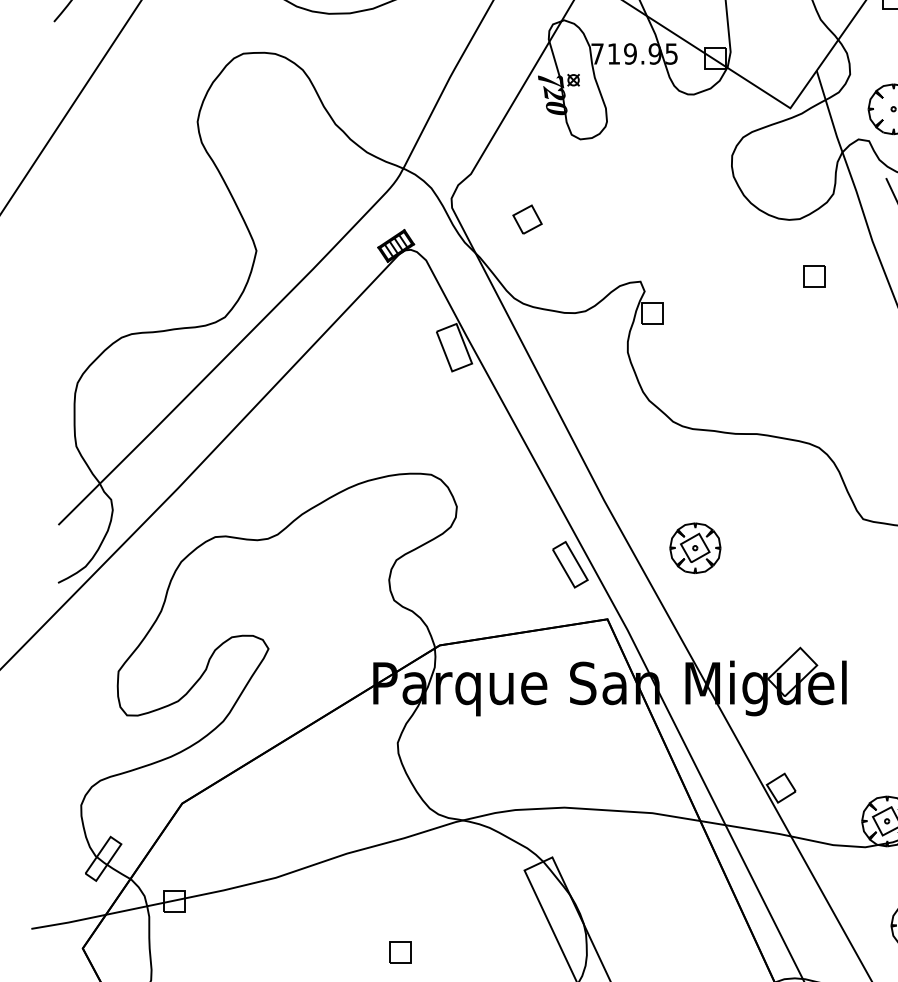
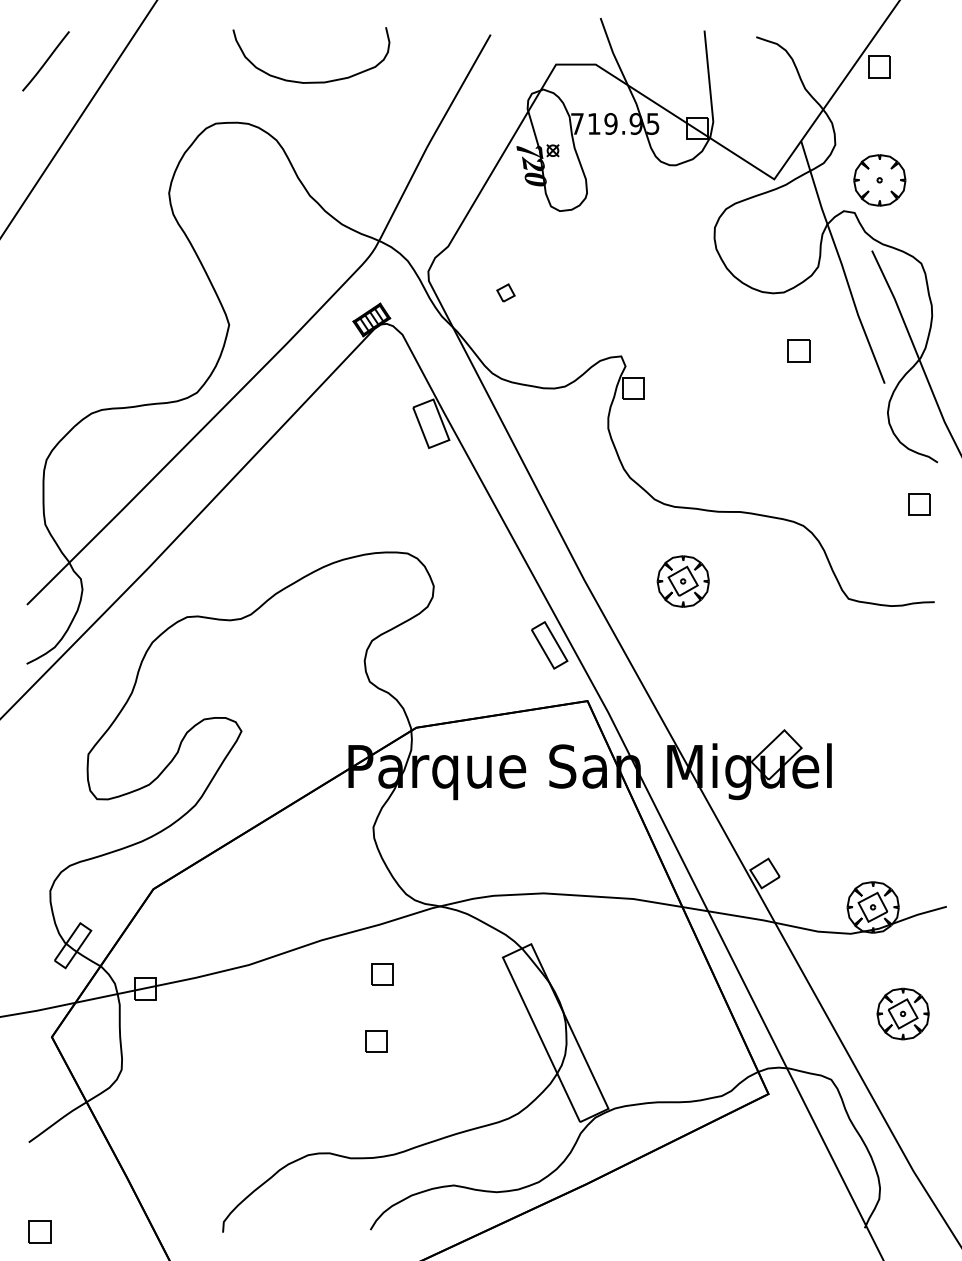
part: (527, 219) -> (505, 292), size x0.6
part: (694, 548) -> (682, 581), moved
part: (406, 887) -> (382, 974), added

